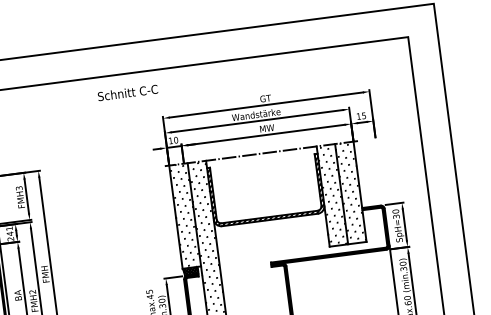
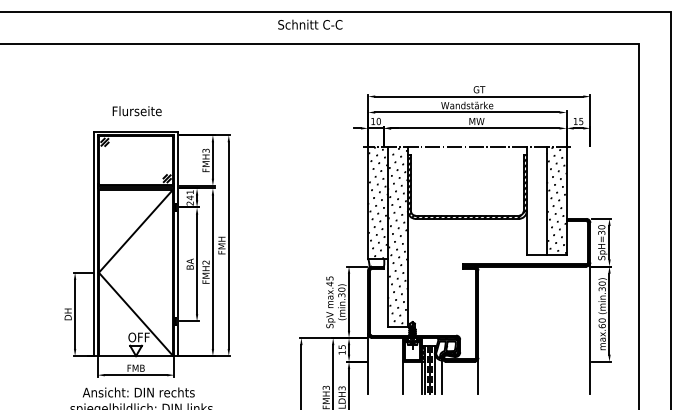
text: (128, 92) -> (310, 24), moved
hatch: (332, 195) -> (536, 201), removed
hatch: (190, 271) -> (376, 262), removed

